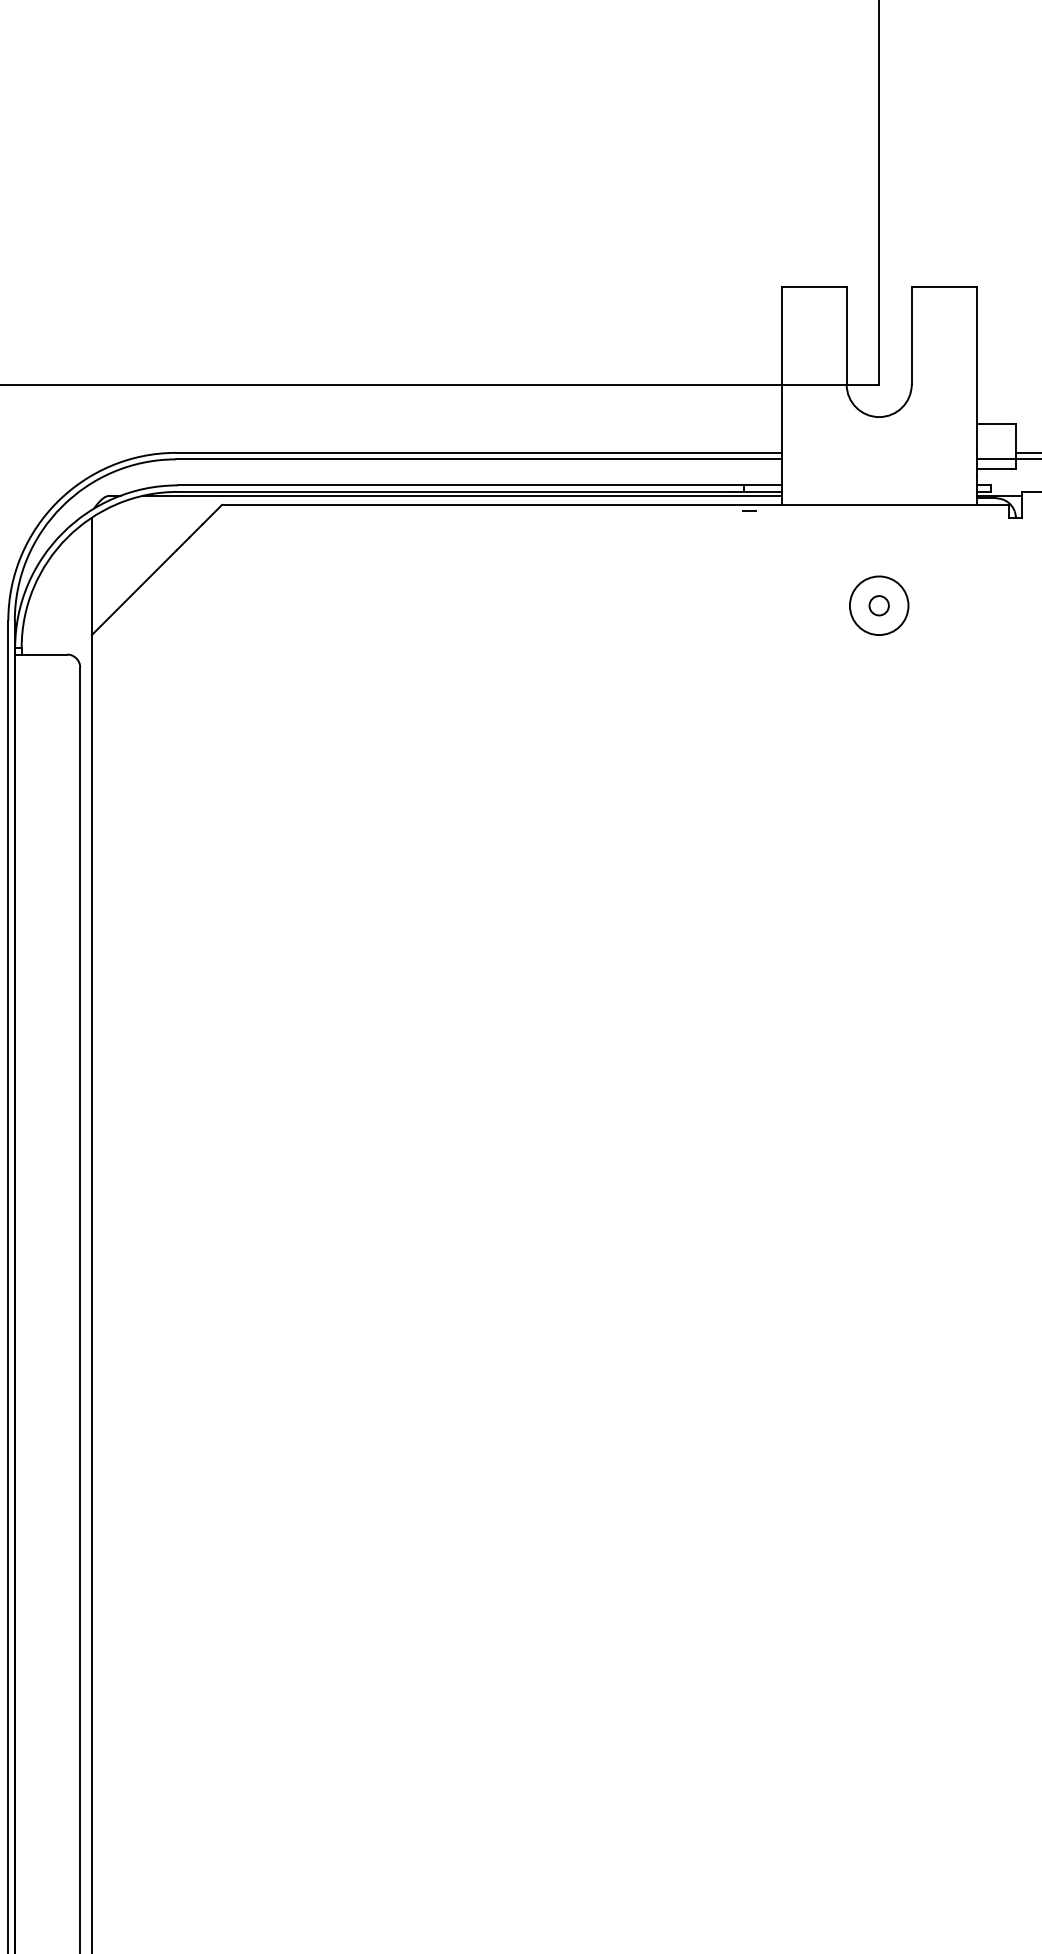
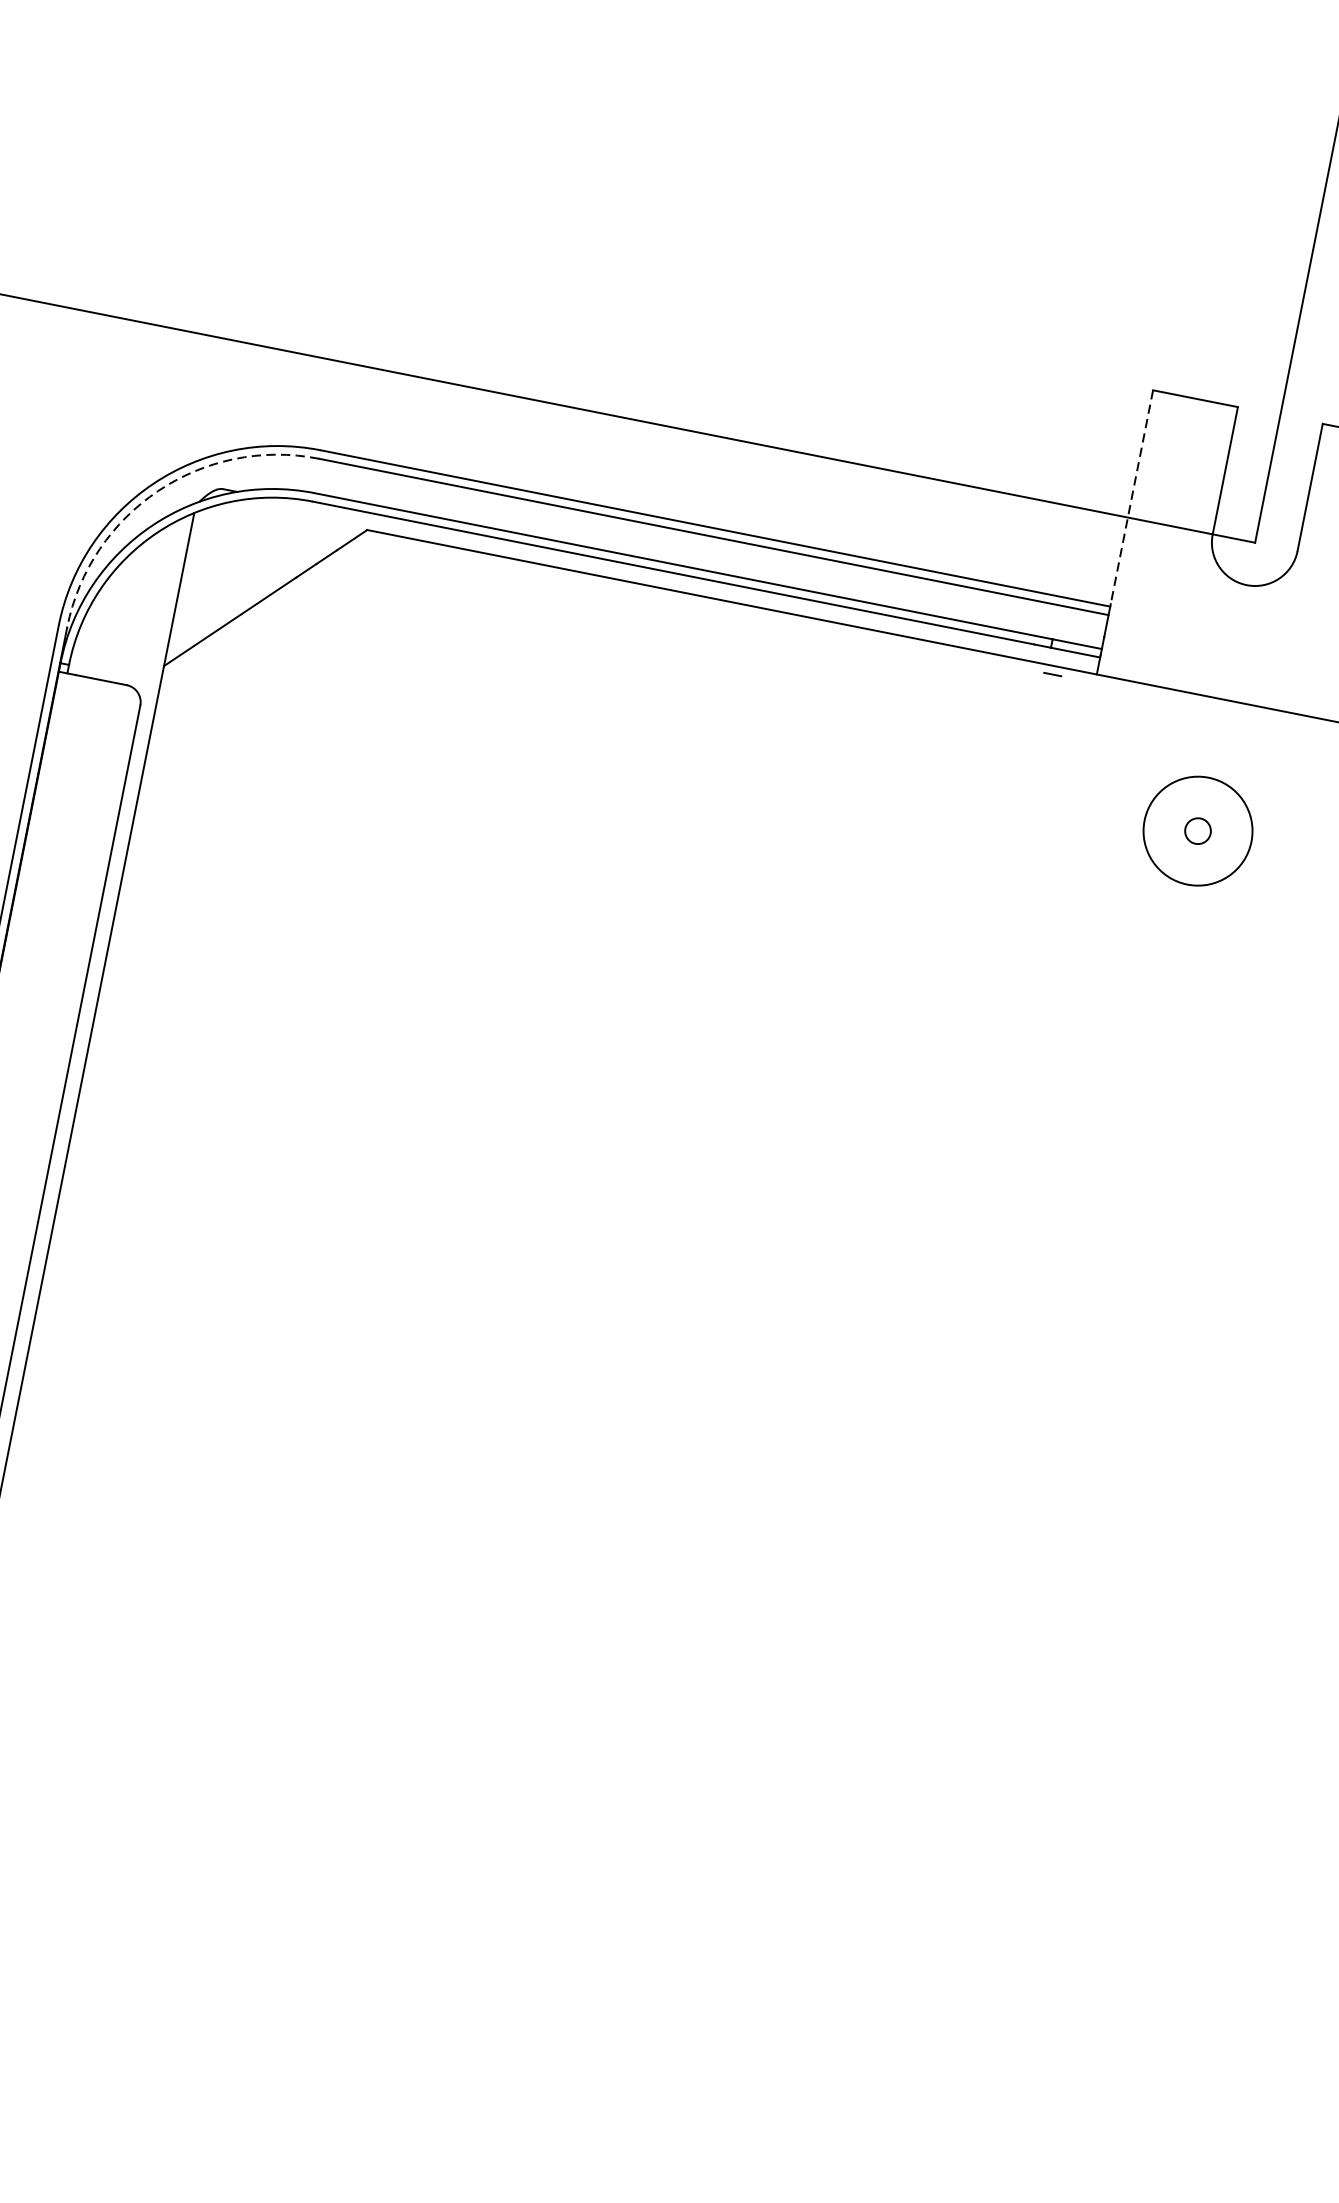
line: (781, 369) -> (1131, 497), solid -> dashed
line: (462, 495) -> (683, 579), removed
arc: (62, 506) -> (158, 490), solid -> dashed
circle: (878, 605) -> (1197, 830), size x1.4

